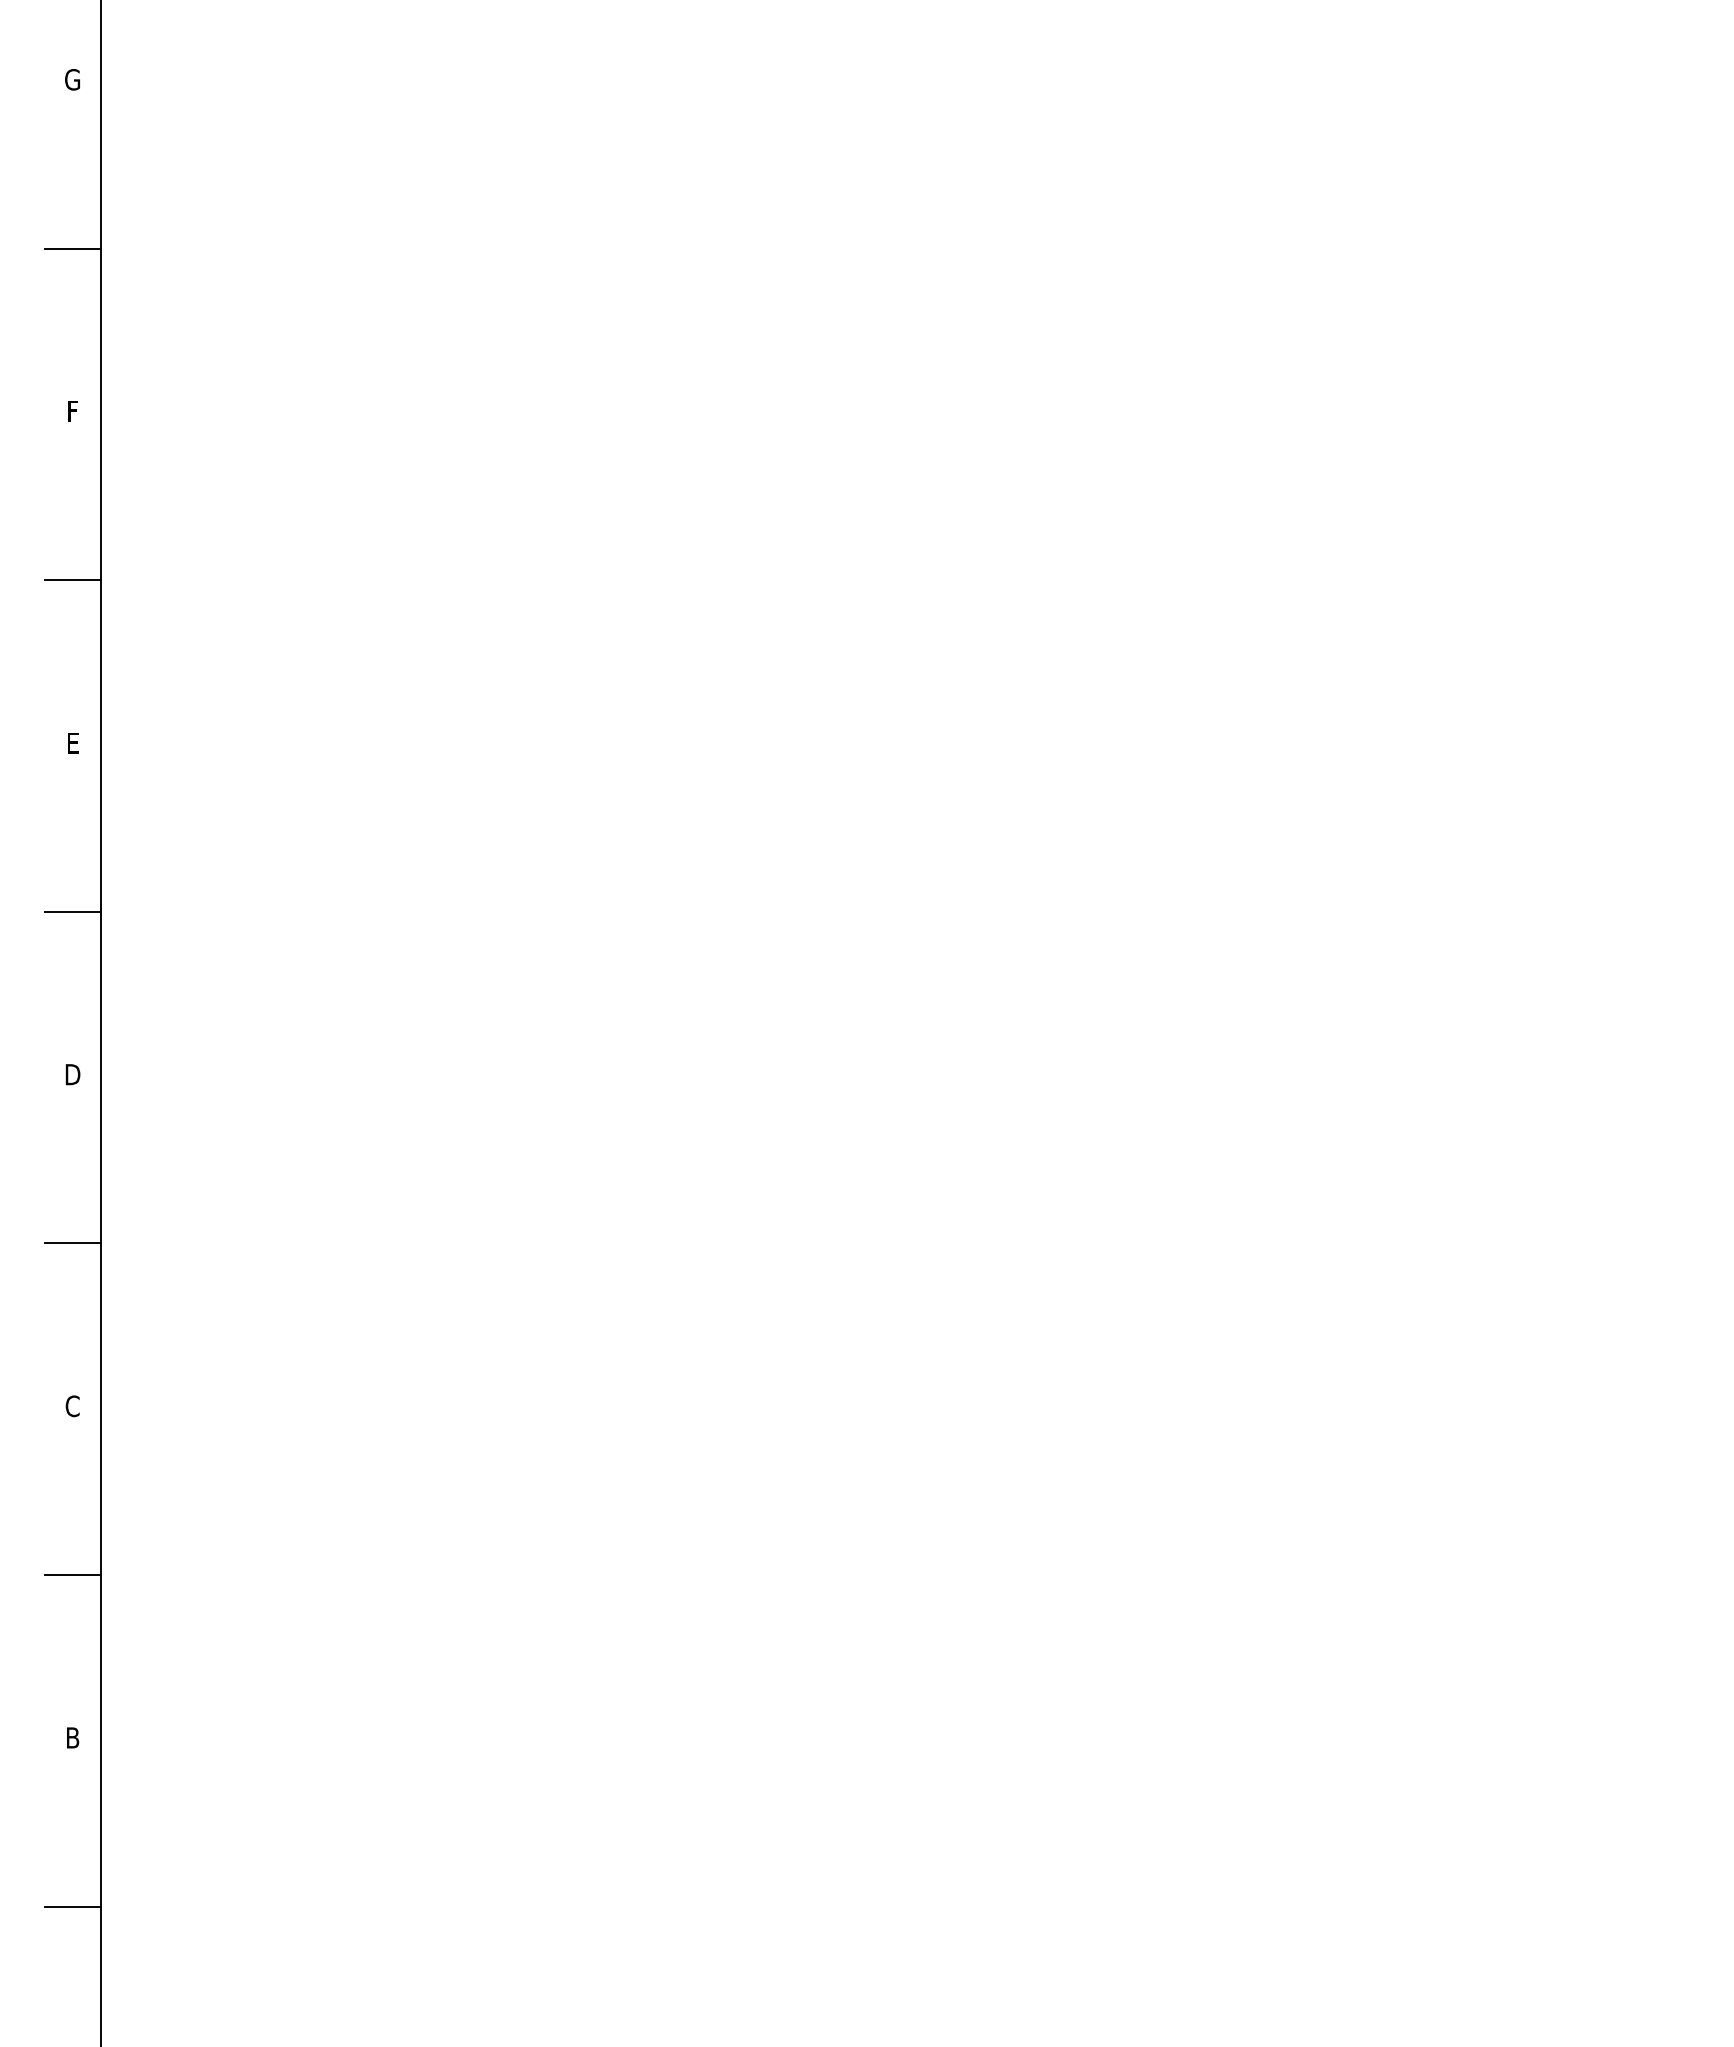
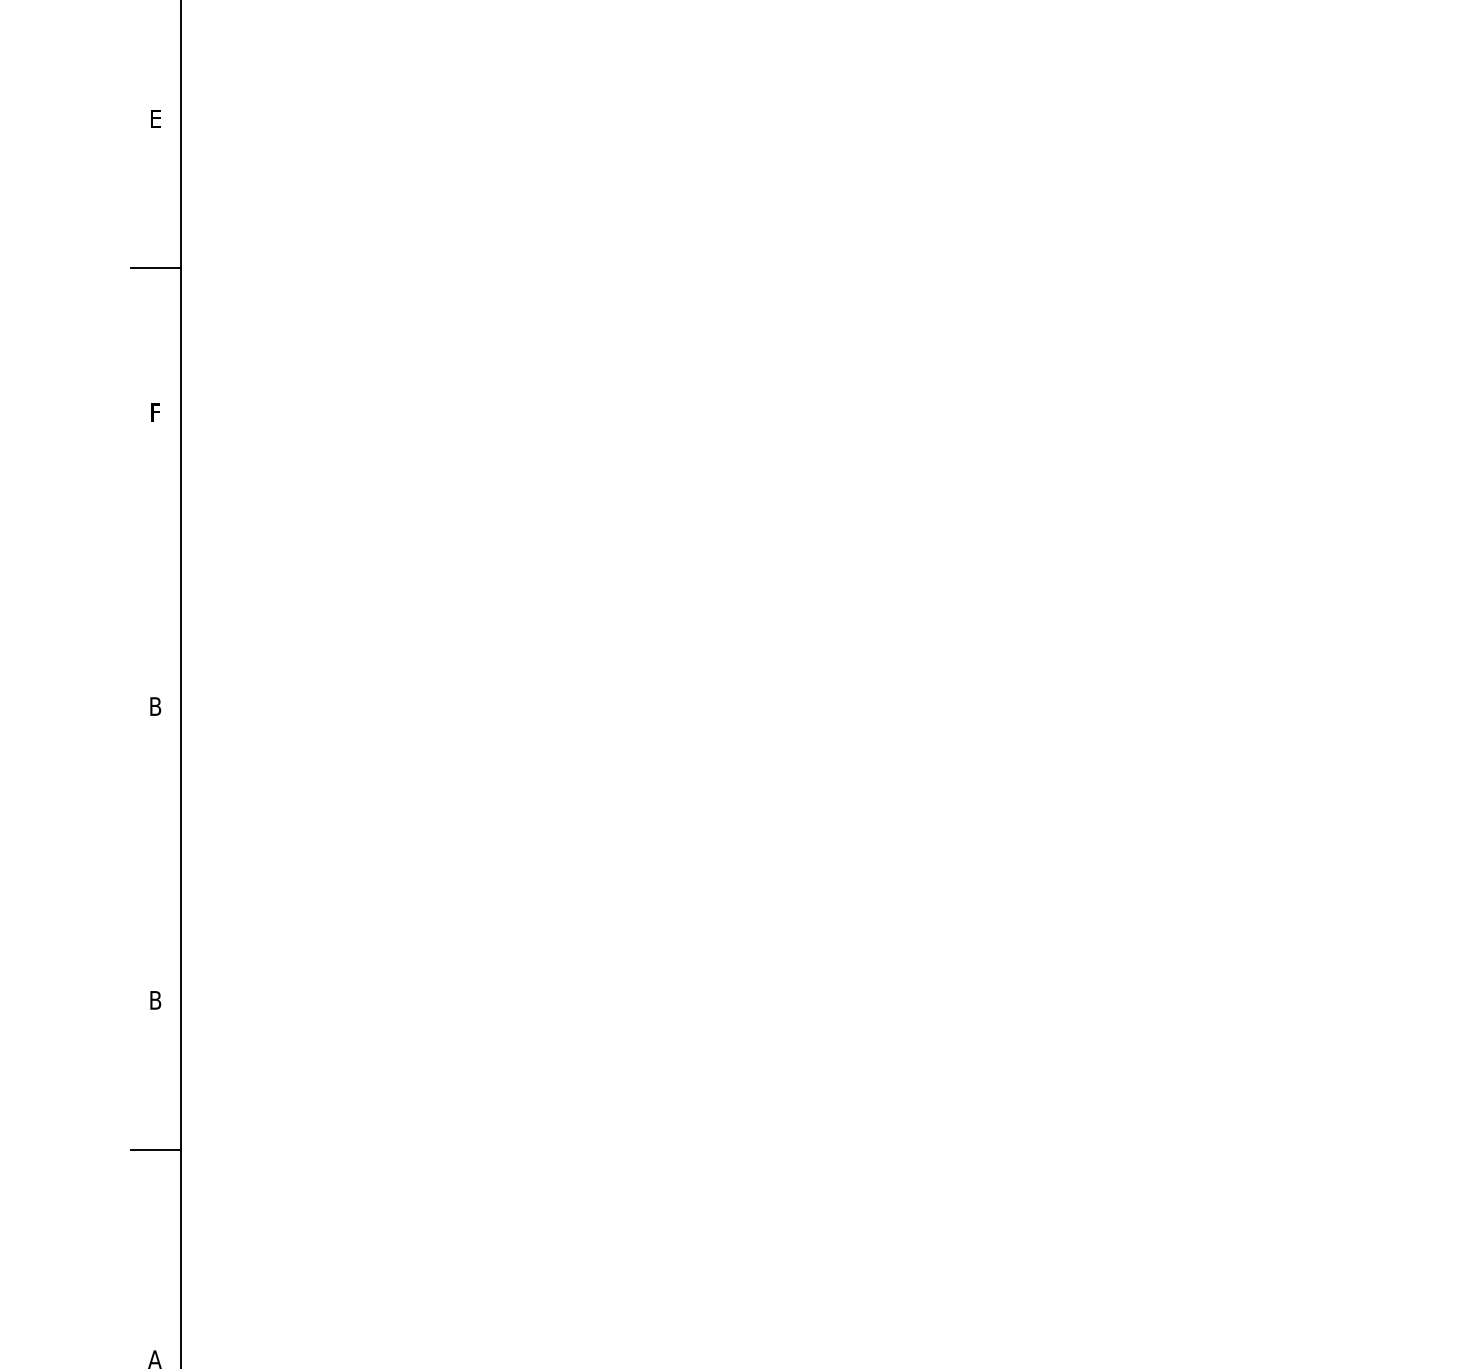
text: (72, 1074) -> (155, 412), D -> F
line: (72, 1243) -> (155, 562), removed
text: (72, 1406) -> (155, 706), C -> B
line: (72, 1575) -> (155, 856), removed

